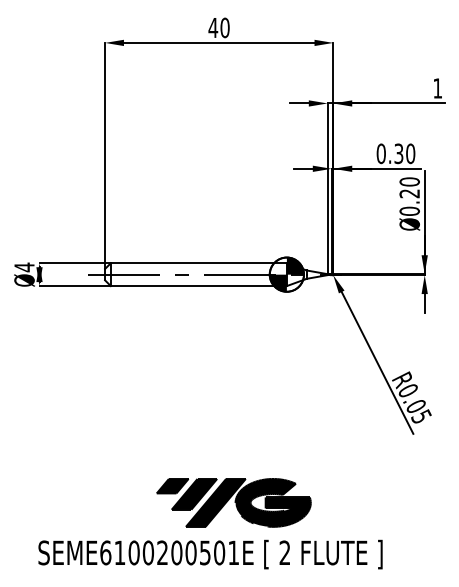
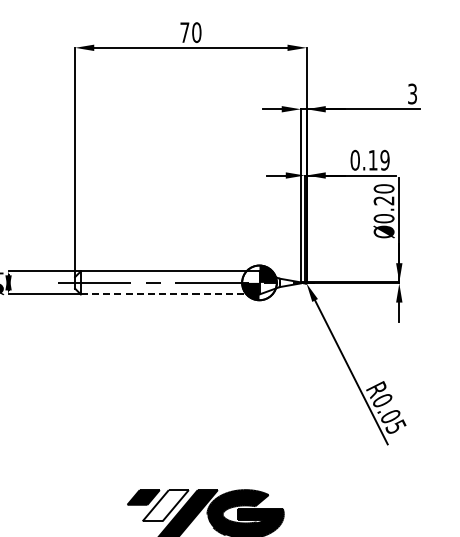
text: (213, 27) -> (185, 32), 40 -> 70
text: (437, 88) -> (412, 94), 1 -> 3
text: (404, 153) -> (378, 160), 0.30 -> 0.19
line: (199, 286) -> (170, 294), solid -> dashed
fill: (194, 493) -> (165, 504), removed

